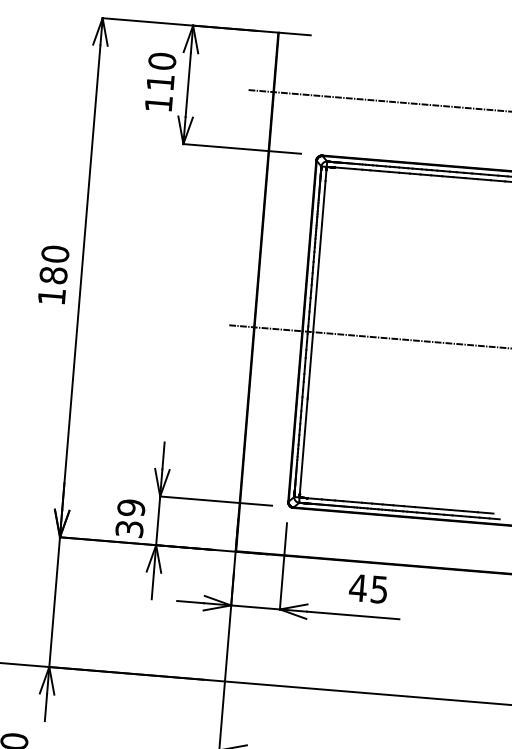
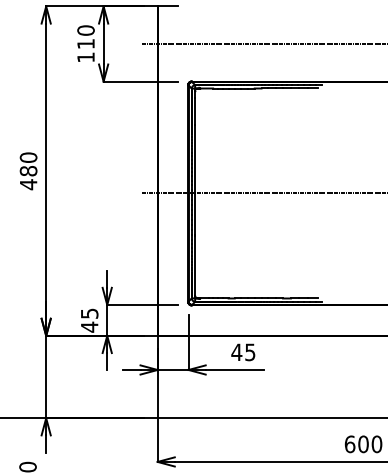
text: (51, 296) -> (28, 184), 180 -> 480
text: (130, 518) -> (89, 320), 39 -> 45

